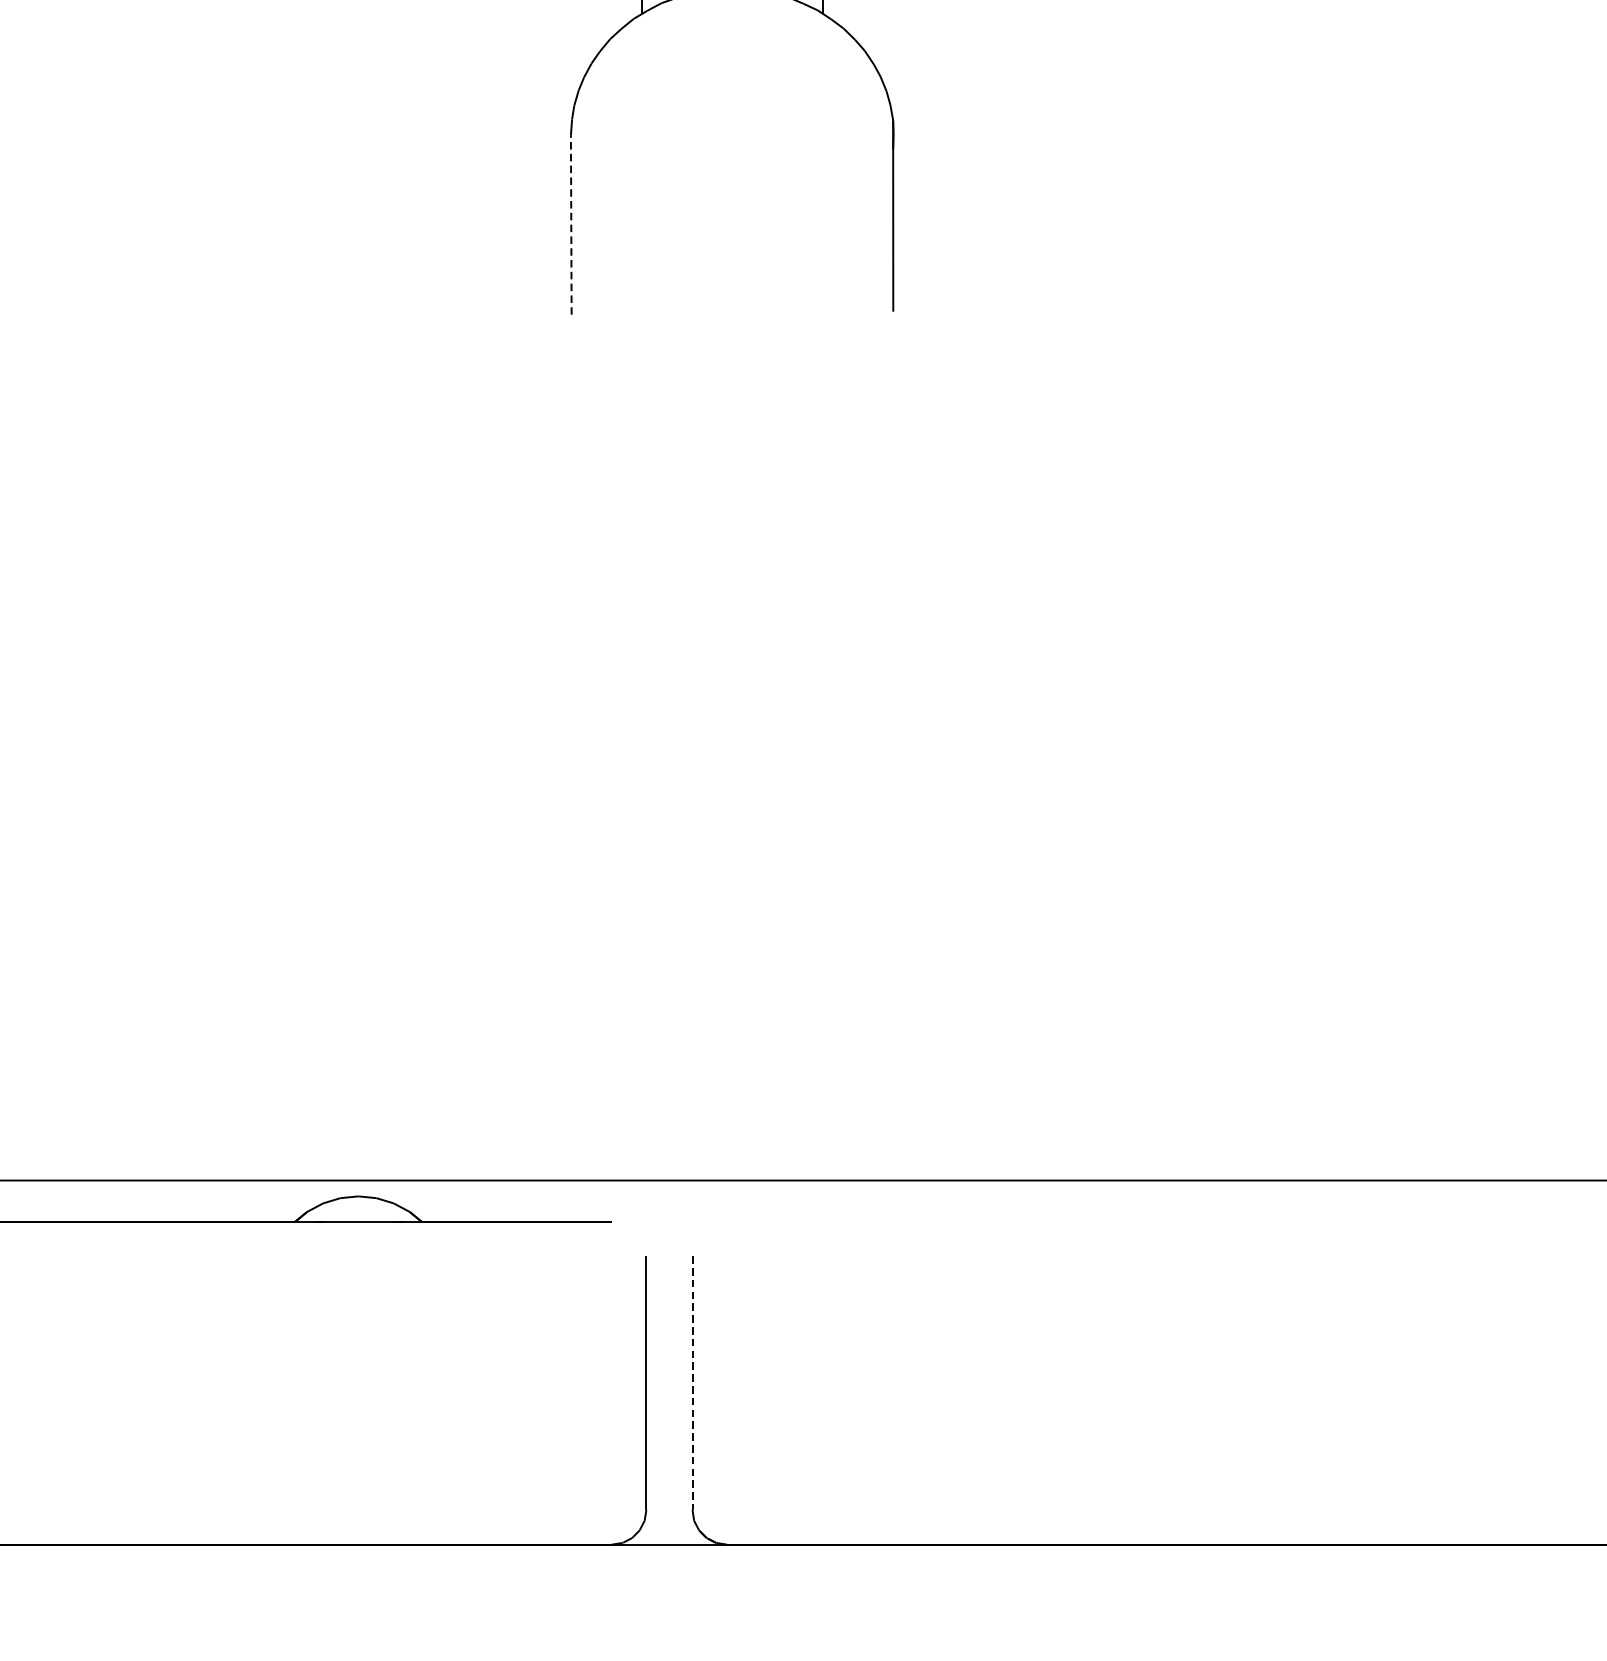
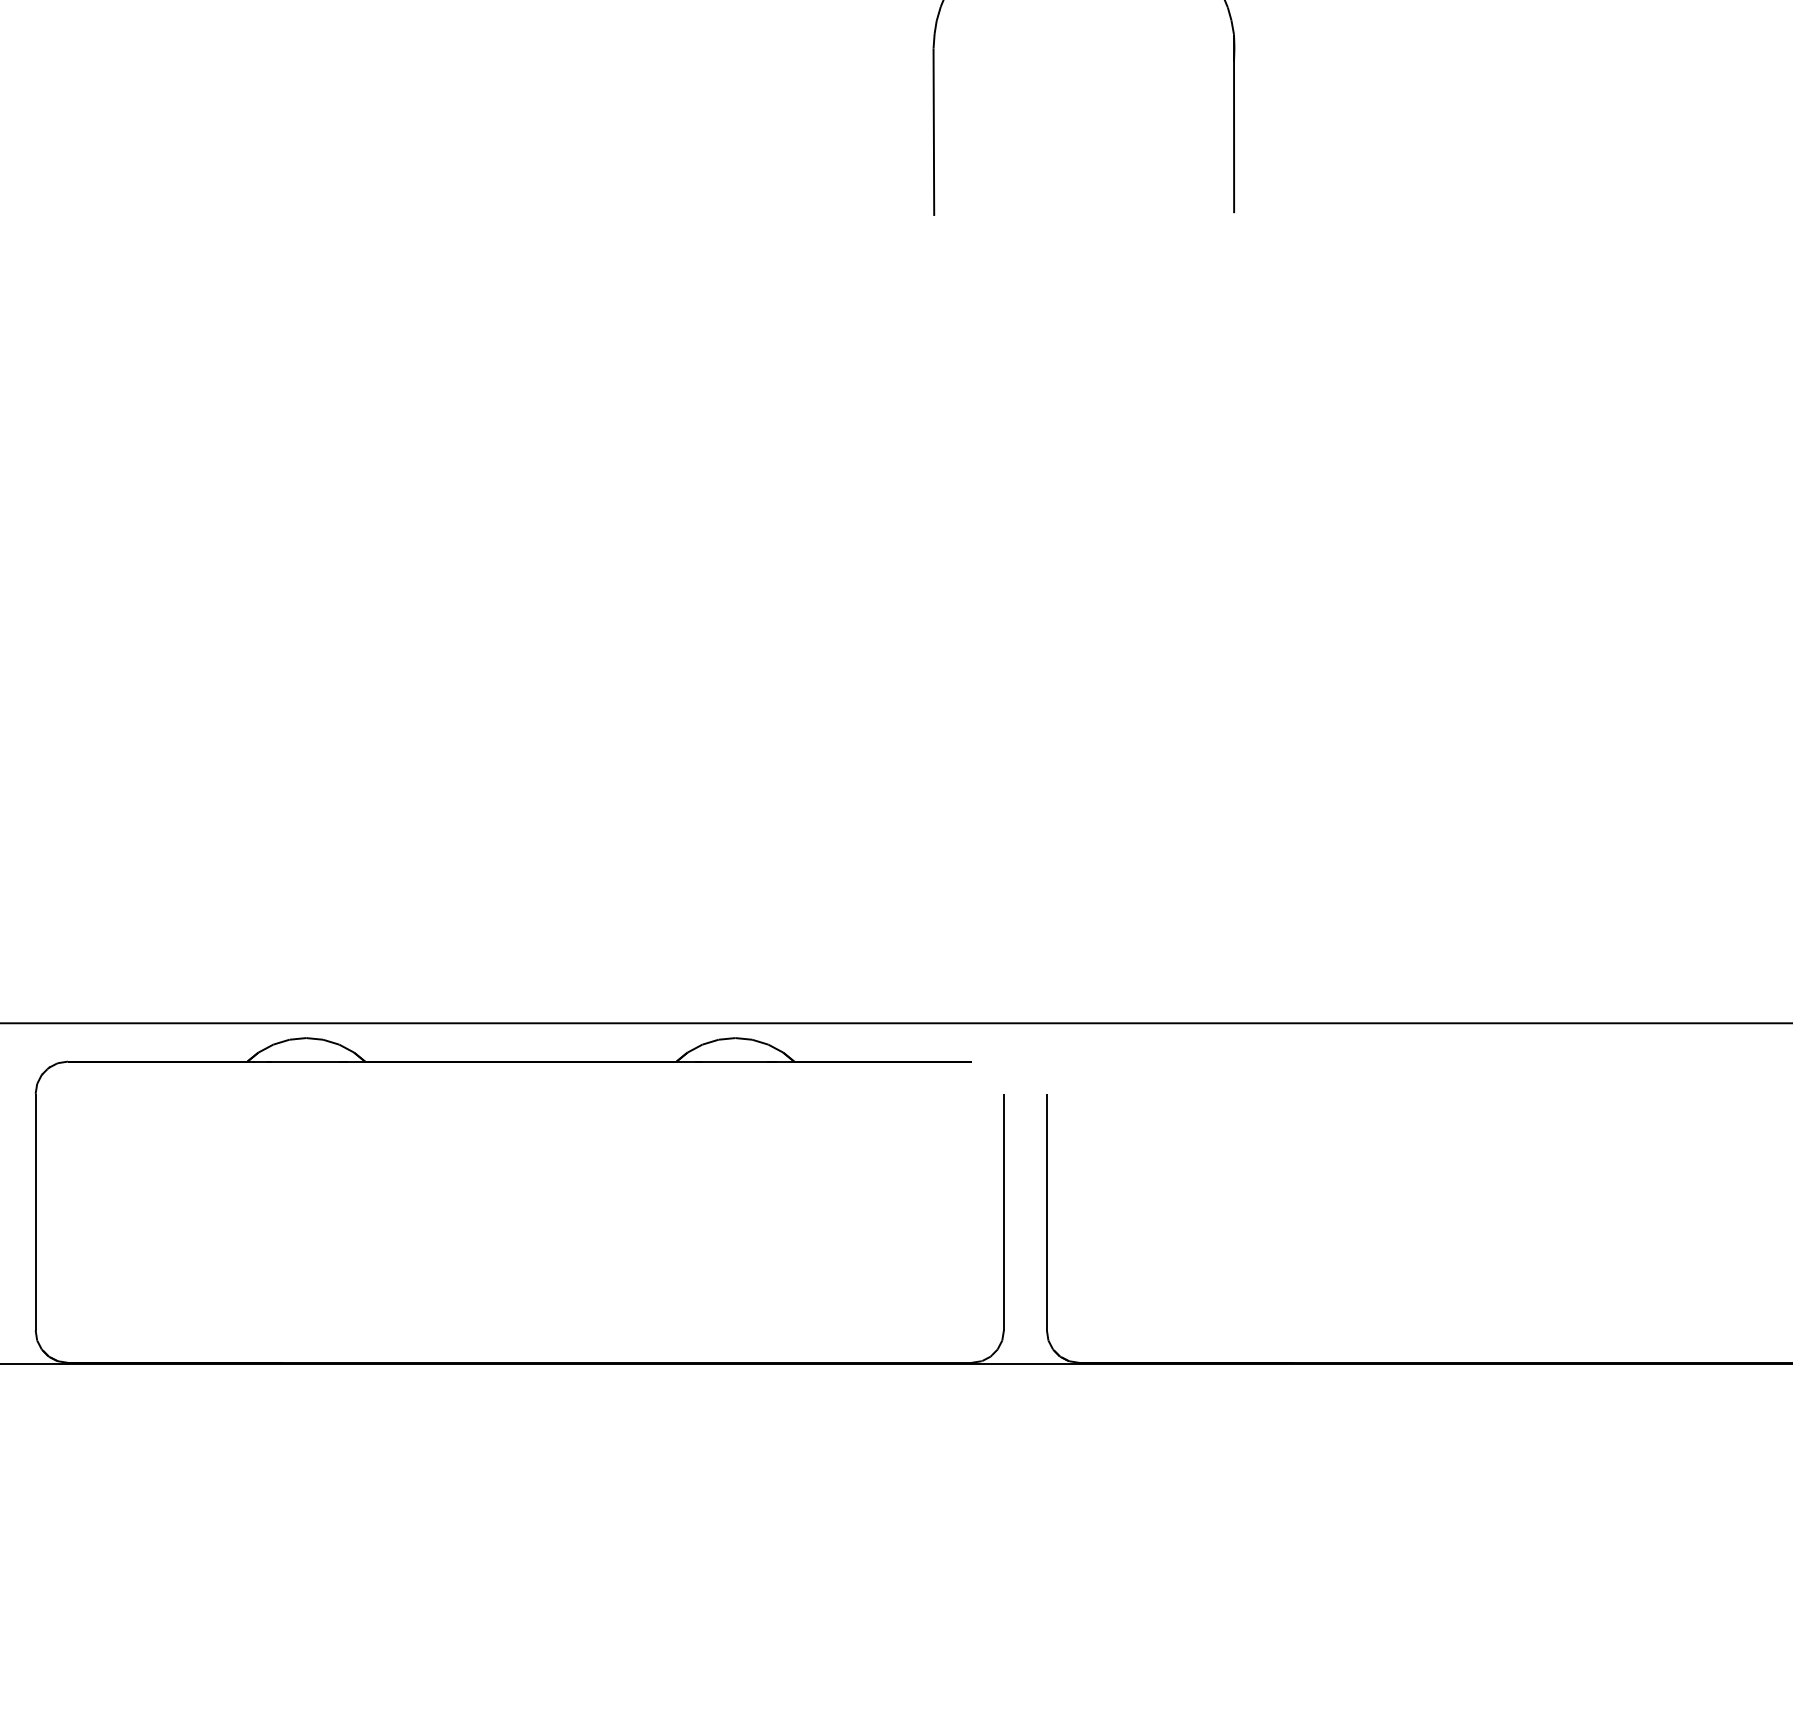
line: (570, 225) -> (933, 132), dashed -> solid
line: (692, 1383) -> (1046, 1212), dashed -> solid

